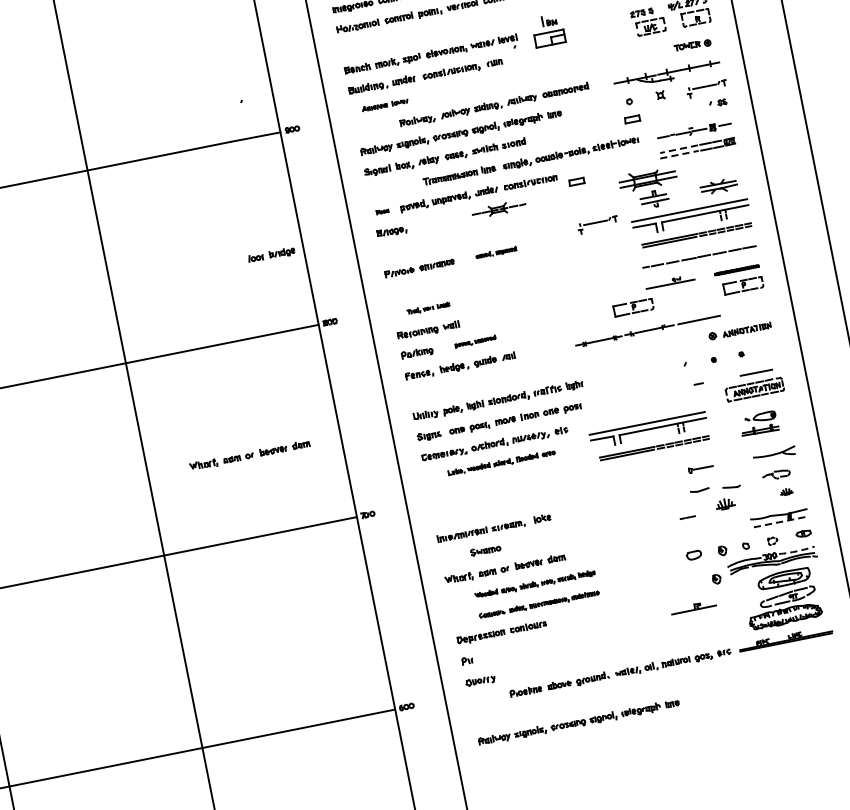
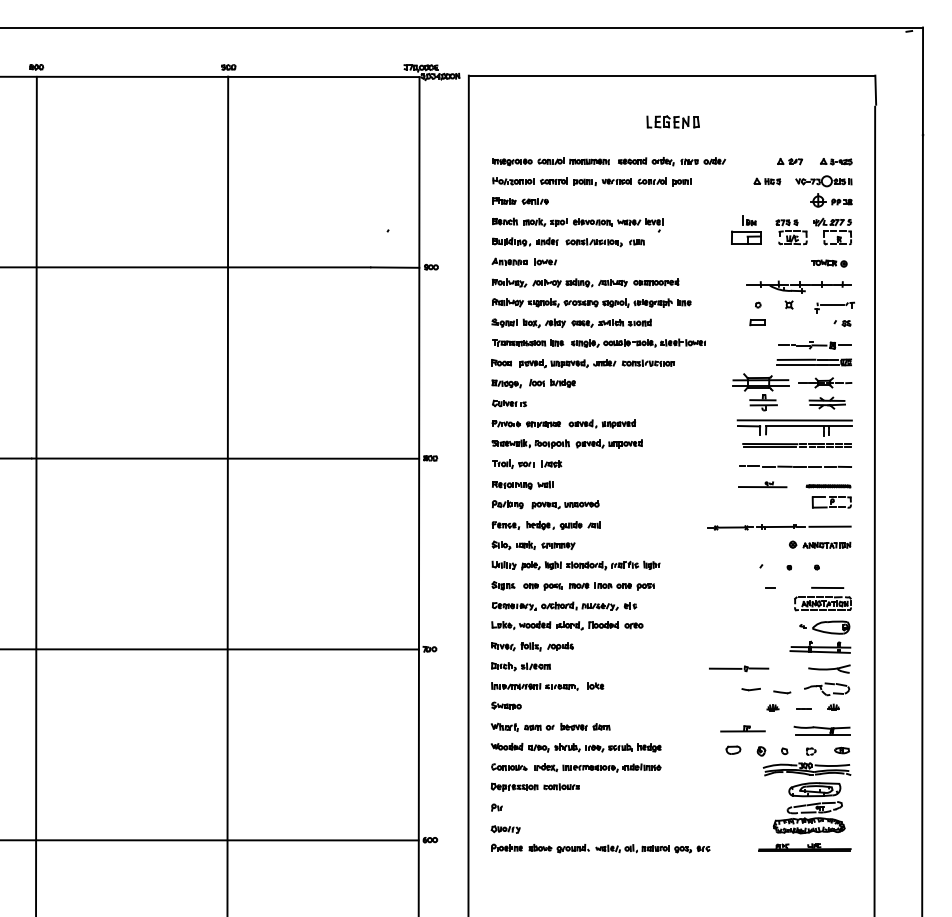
part: (548, 30) -> (746, 229), moved
part: (368, 44) -> (520, 200), added
part: (385, 104) -> (524, 261), size x1.43
part: (494, 105) -> (585, 282), moved
line: (679, 148) -> (796, 359), dashed -> solid
line: (680, 154) -> (796, 365), dashed -> solid
part: (530, 160) -> (598, 342), moved
part: (576, 181) -> (692, 371), removed
part: (499, 208) -> (825, 382), moved
part: (382, 211) -> (501, 362), size x1.67
part: (597, 224) -> (704, 416), removed
part: (398, 250) -> (509, 403), added
part: (495, 252) -> (601, 423), size x1.67
part: (271, 255) -> (552, 383), moved
part: (464, 279) -> (566, 443), added
part: (428, 307) -> (527, 463), size x1.67
part: (633, 307) -> (722, 502), removed
part: (648, 331) -> (779, 527), moved
part: (475, 341) -> (565, 504), size x1.67
part: (451, 389) -> (533, 545), added
part: (758, 423) -> (820, 636), size x1.67
part: (648, 429) -> (713, 621), removed
part: (249, 454) -> (328, 569), removed
part: (501, 463) -> (567, 625), size x1.43
line: (669, 474) -> (725, 668), added
part: (776, 475) -> (827, 689), size x1.67
part: (470, 491) -> (532, 646), added
part: (724, 504) -> (772, 707), size x0.62
part: (462, 513) -> (520, 666), added
line: (687, 517) -> (803, 708), moved
line: (781, 521) -> (823, 734), dashed -> solid
part: (485, 550) -> (506, 705), moved
arc: (797, 551) -> (832, 766), dashed -> solid
part: (716, 579) -> (750, 777), removed
part: (535, 584) -> (576, 747), size x1.43
part: (539, 604) -> (576, 767), size x1.43
part: (693, 607) -> (742, 728), moved
part: (620, 673) -> (600, 848), moved
part: (578, 722) -> (591, 887), removed

